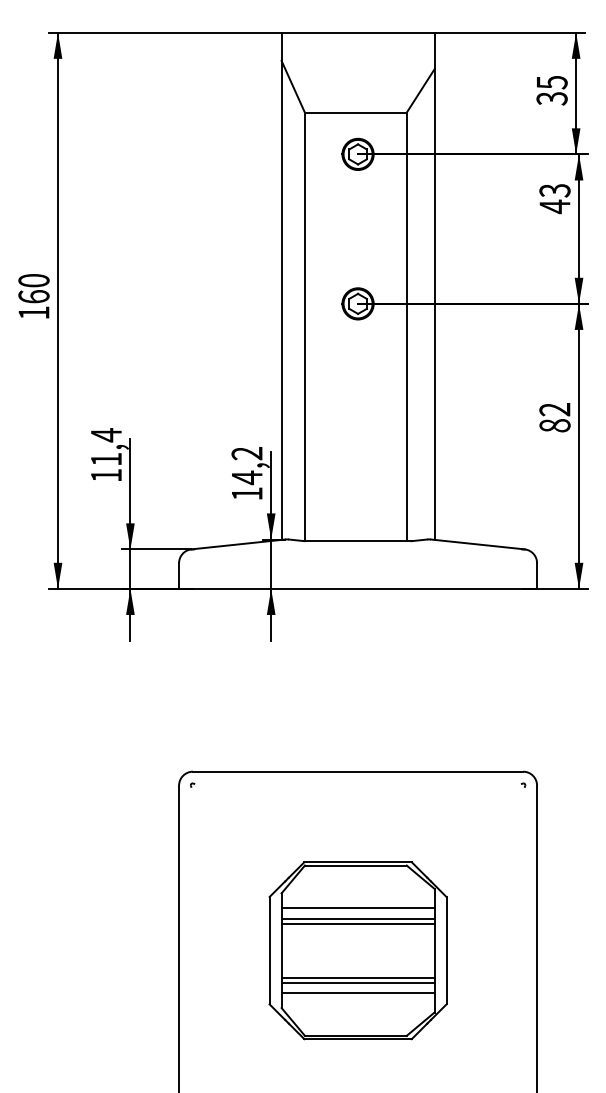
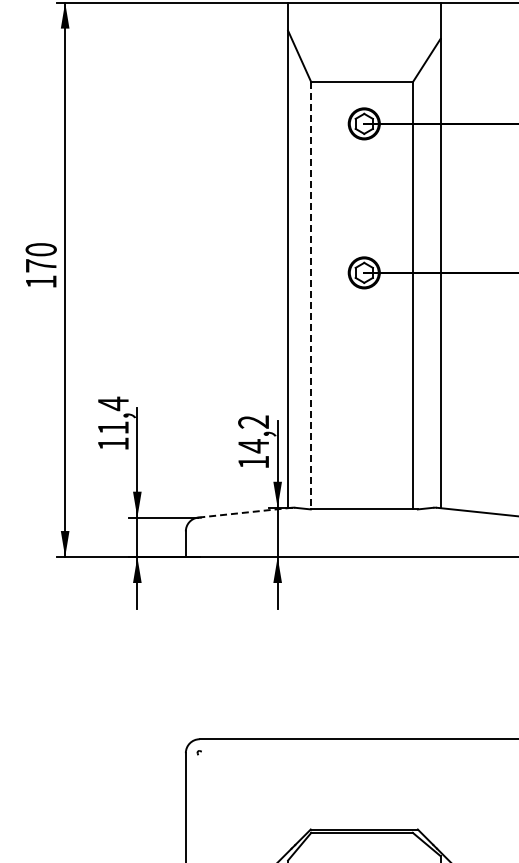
text: (33, 296) -> (40, 265), 160 -> 170
line: (304, 327) -> (310, 296), solid -> dashed
line: (238, 544) -> (245, 512), solid -> dashed

